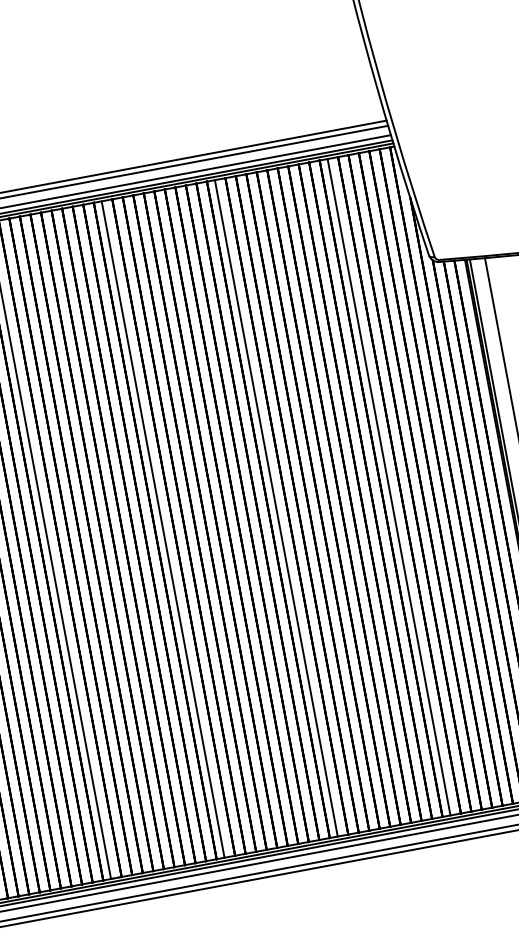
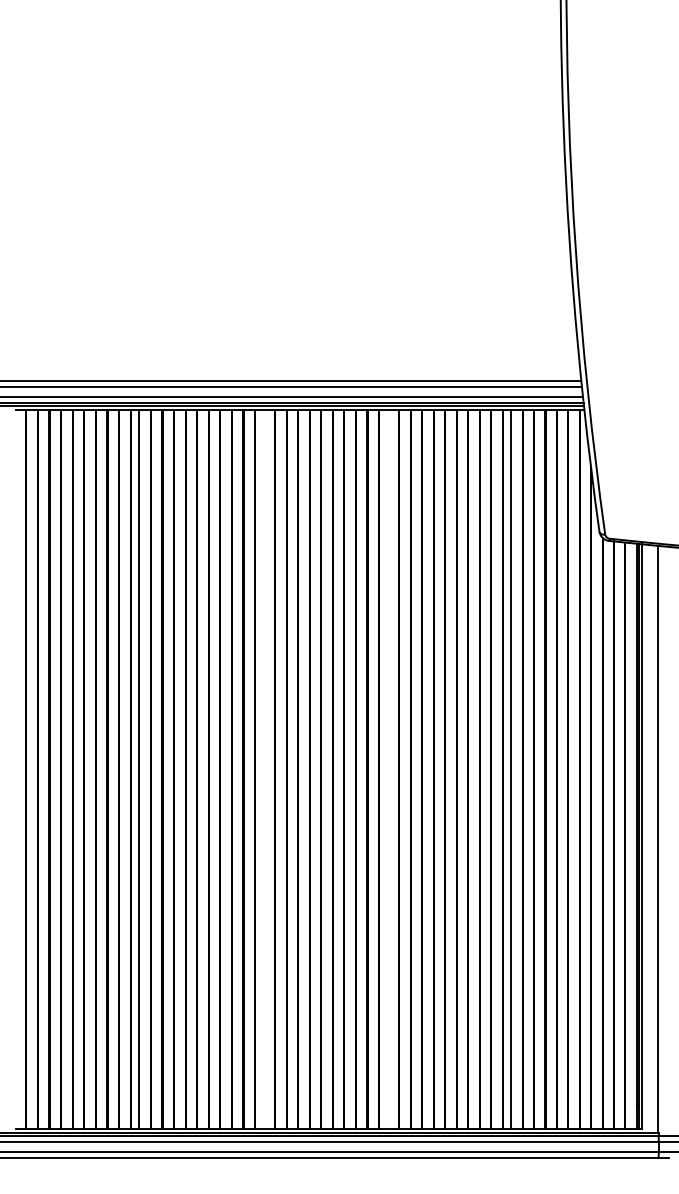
line: (276, 508) -> (387, 769), removed
line: (162, 529) -> (263, 769), removed

